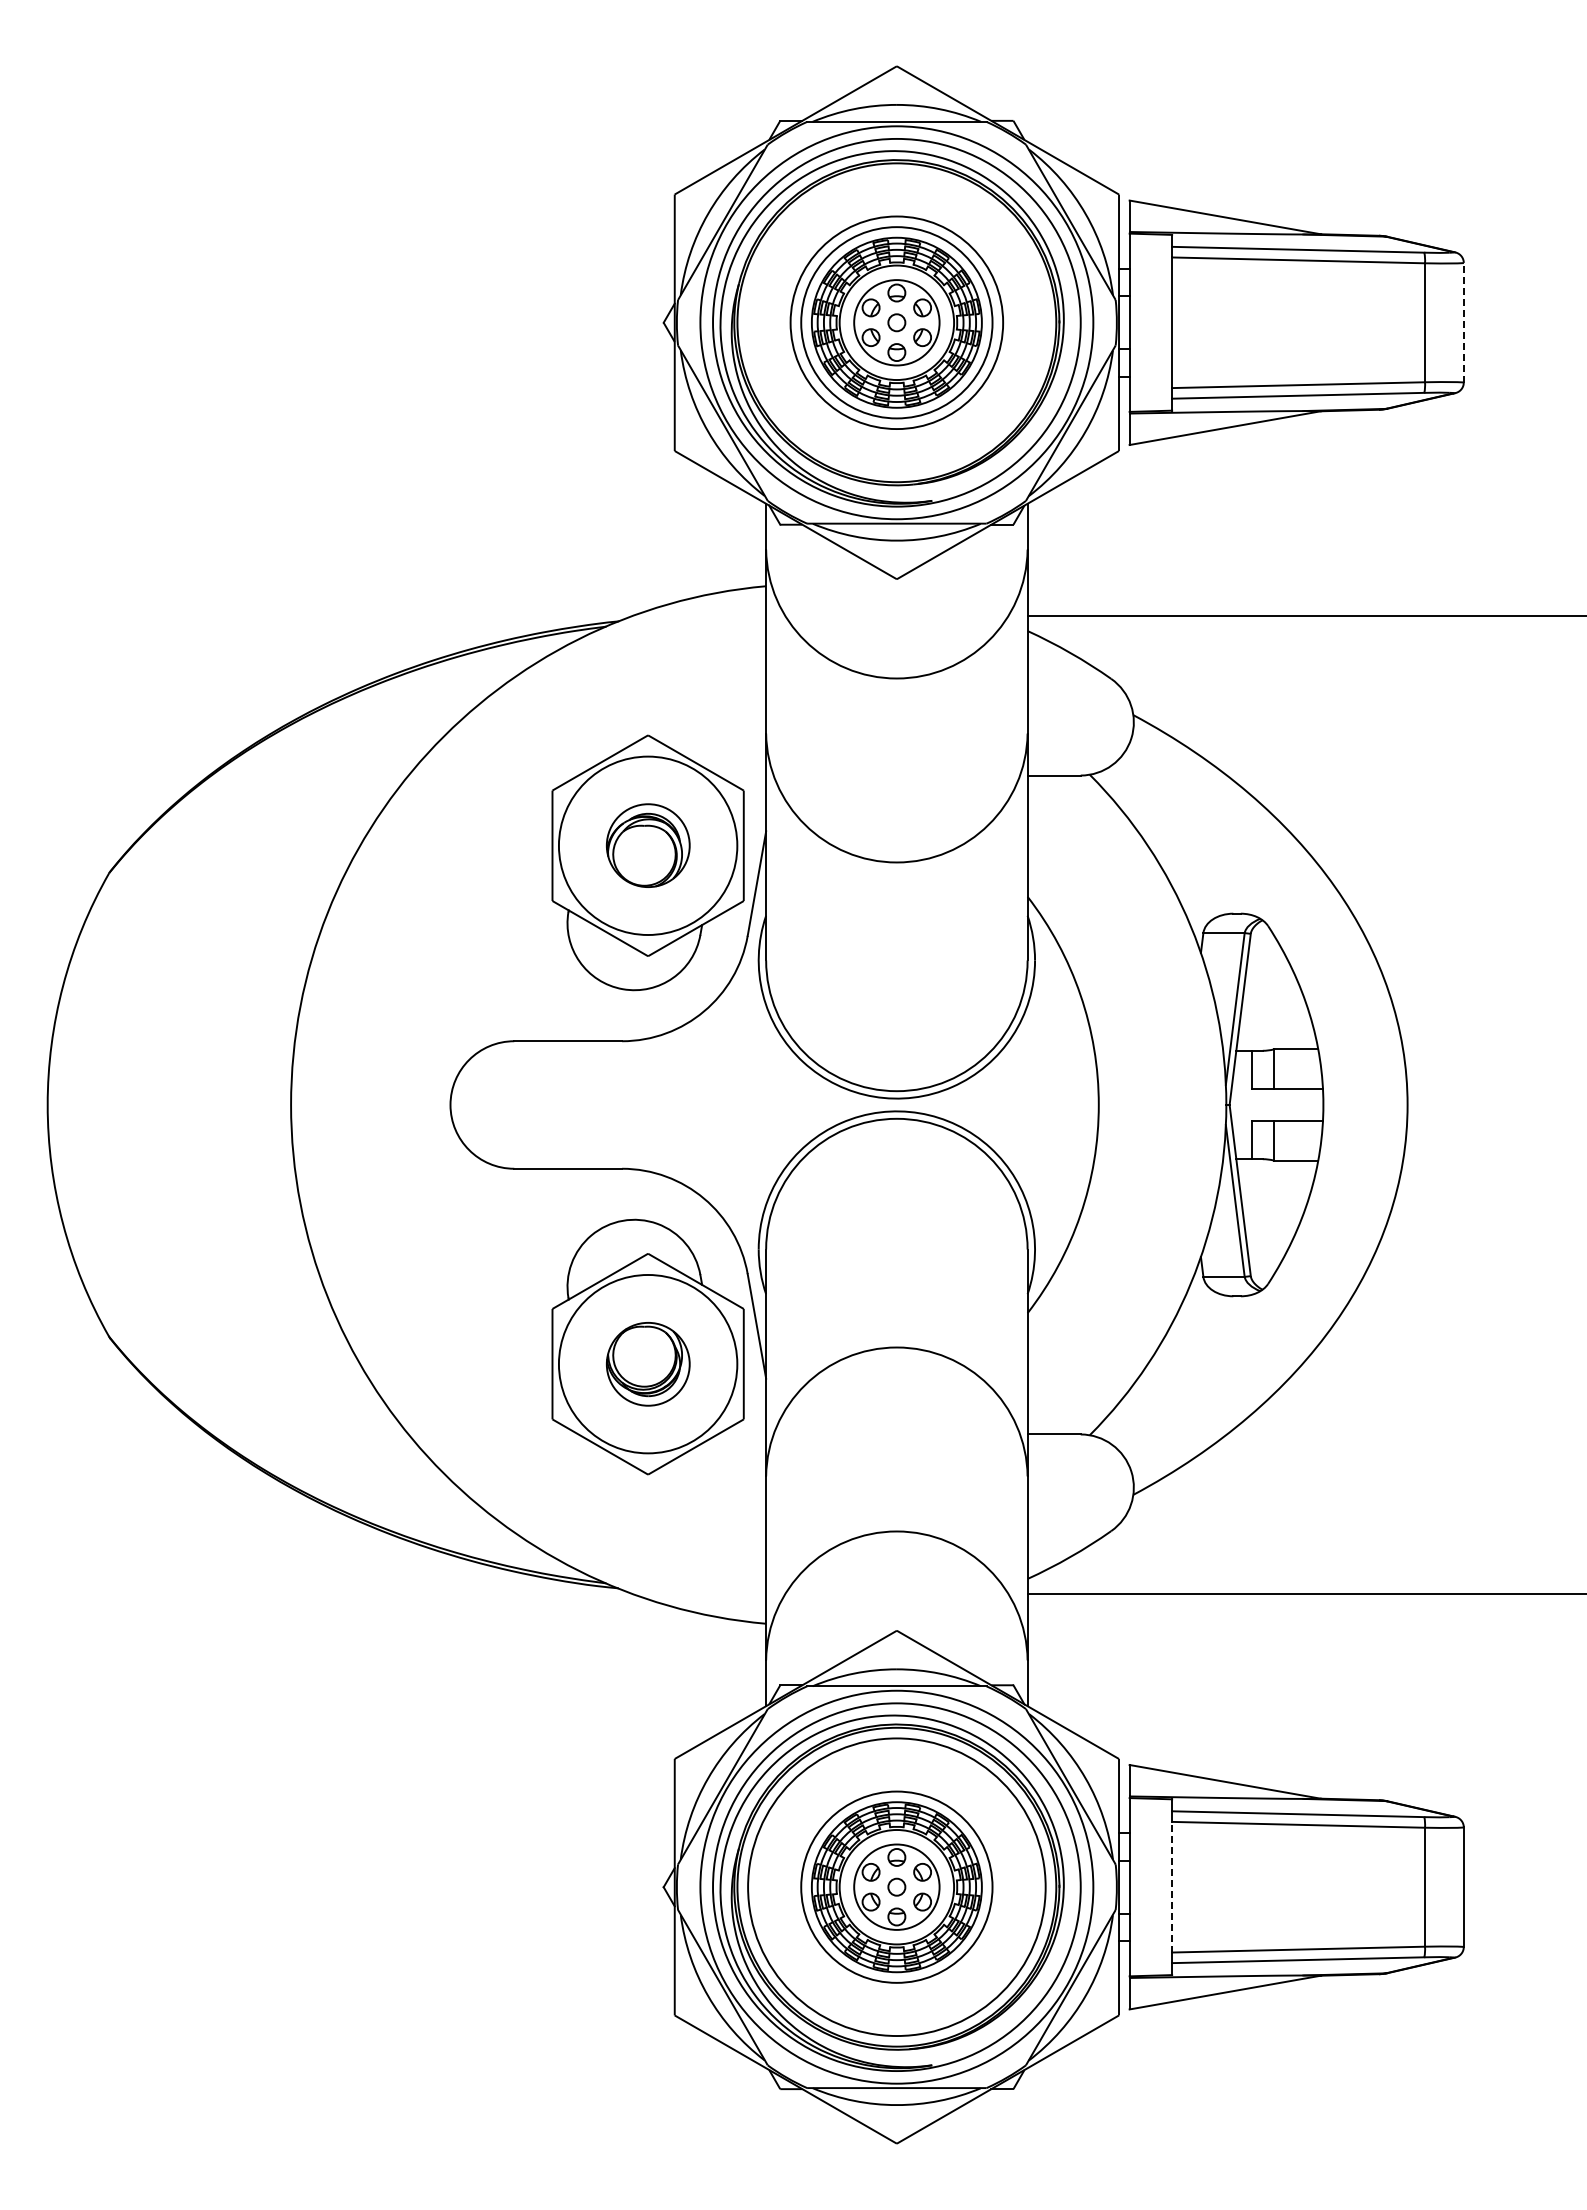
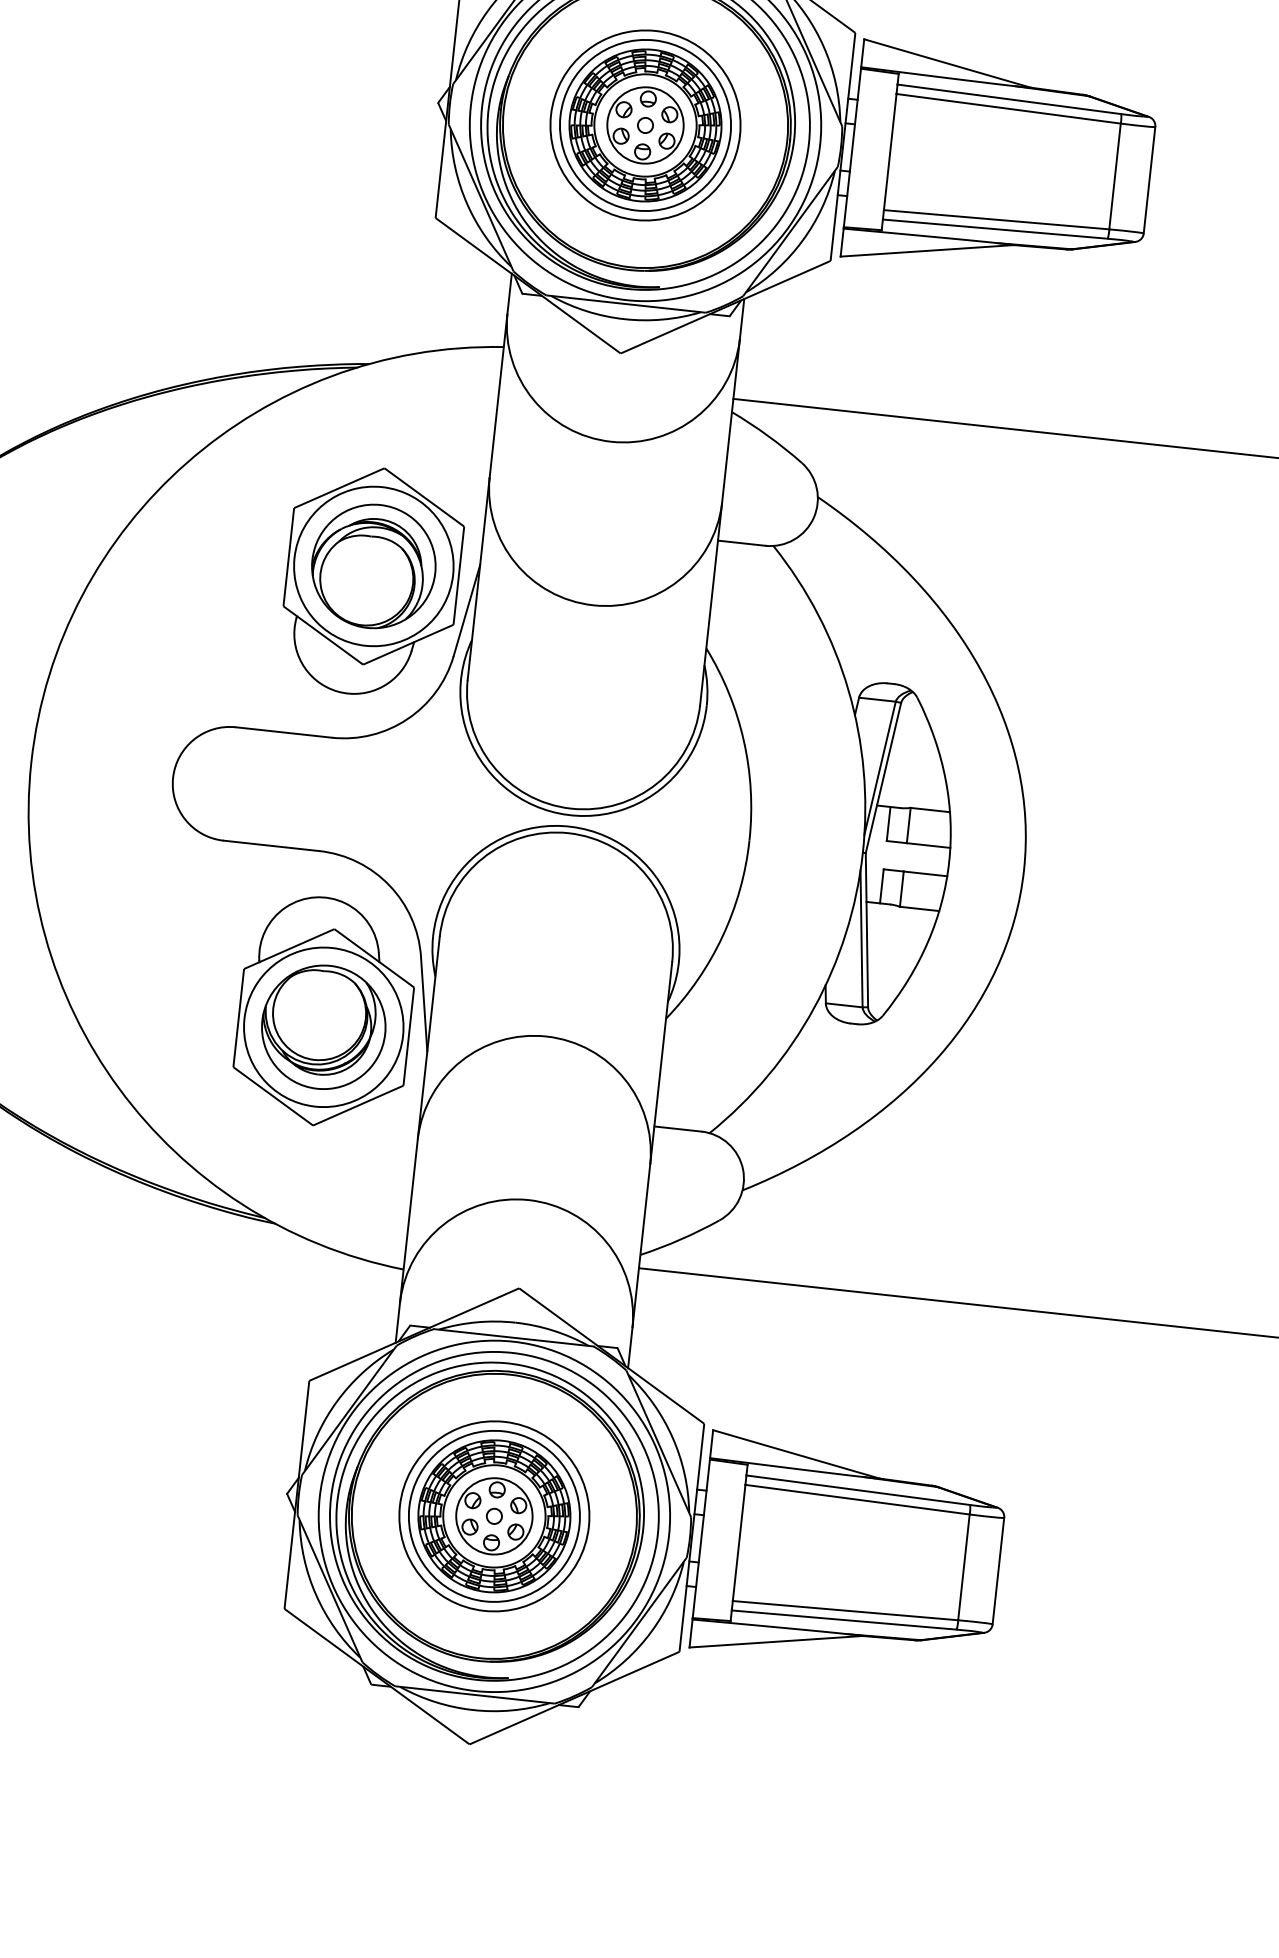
line: (1463, 322) -> (1149, 179), dashed -> solid
part: (648, 845) -> (374, 566), size x1.67
part: (648, 1364) -> (324, 1027), size x1.67
circle: (896, 1886) -> (494, 1515), size x0.71
line: (1172, 1886) -> (739, 1542), dashed -> solid

